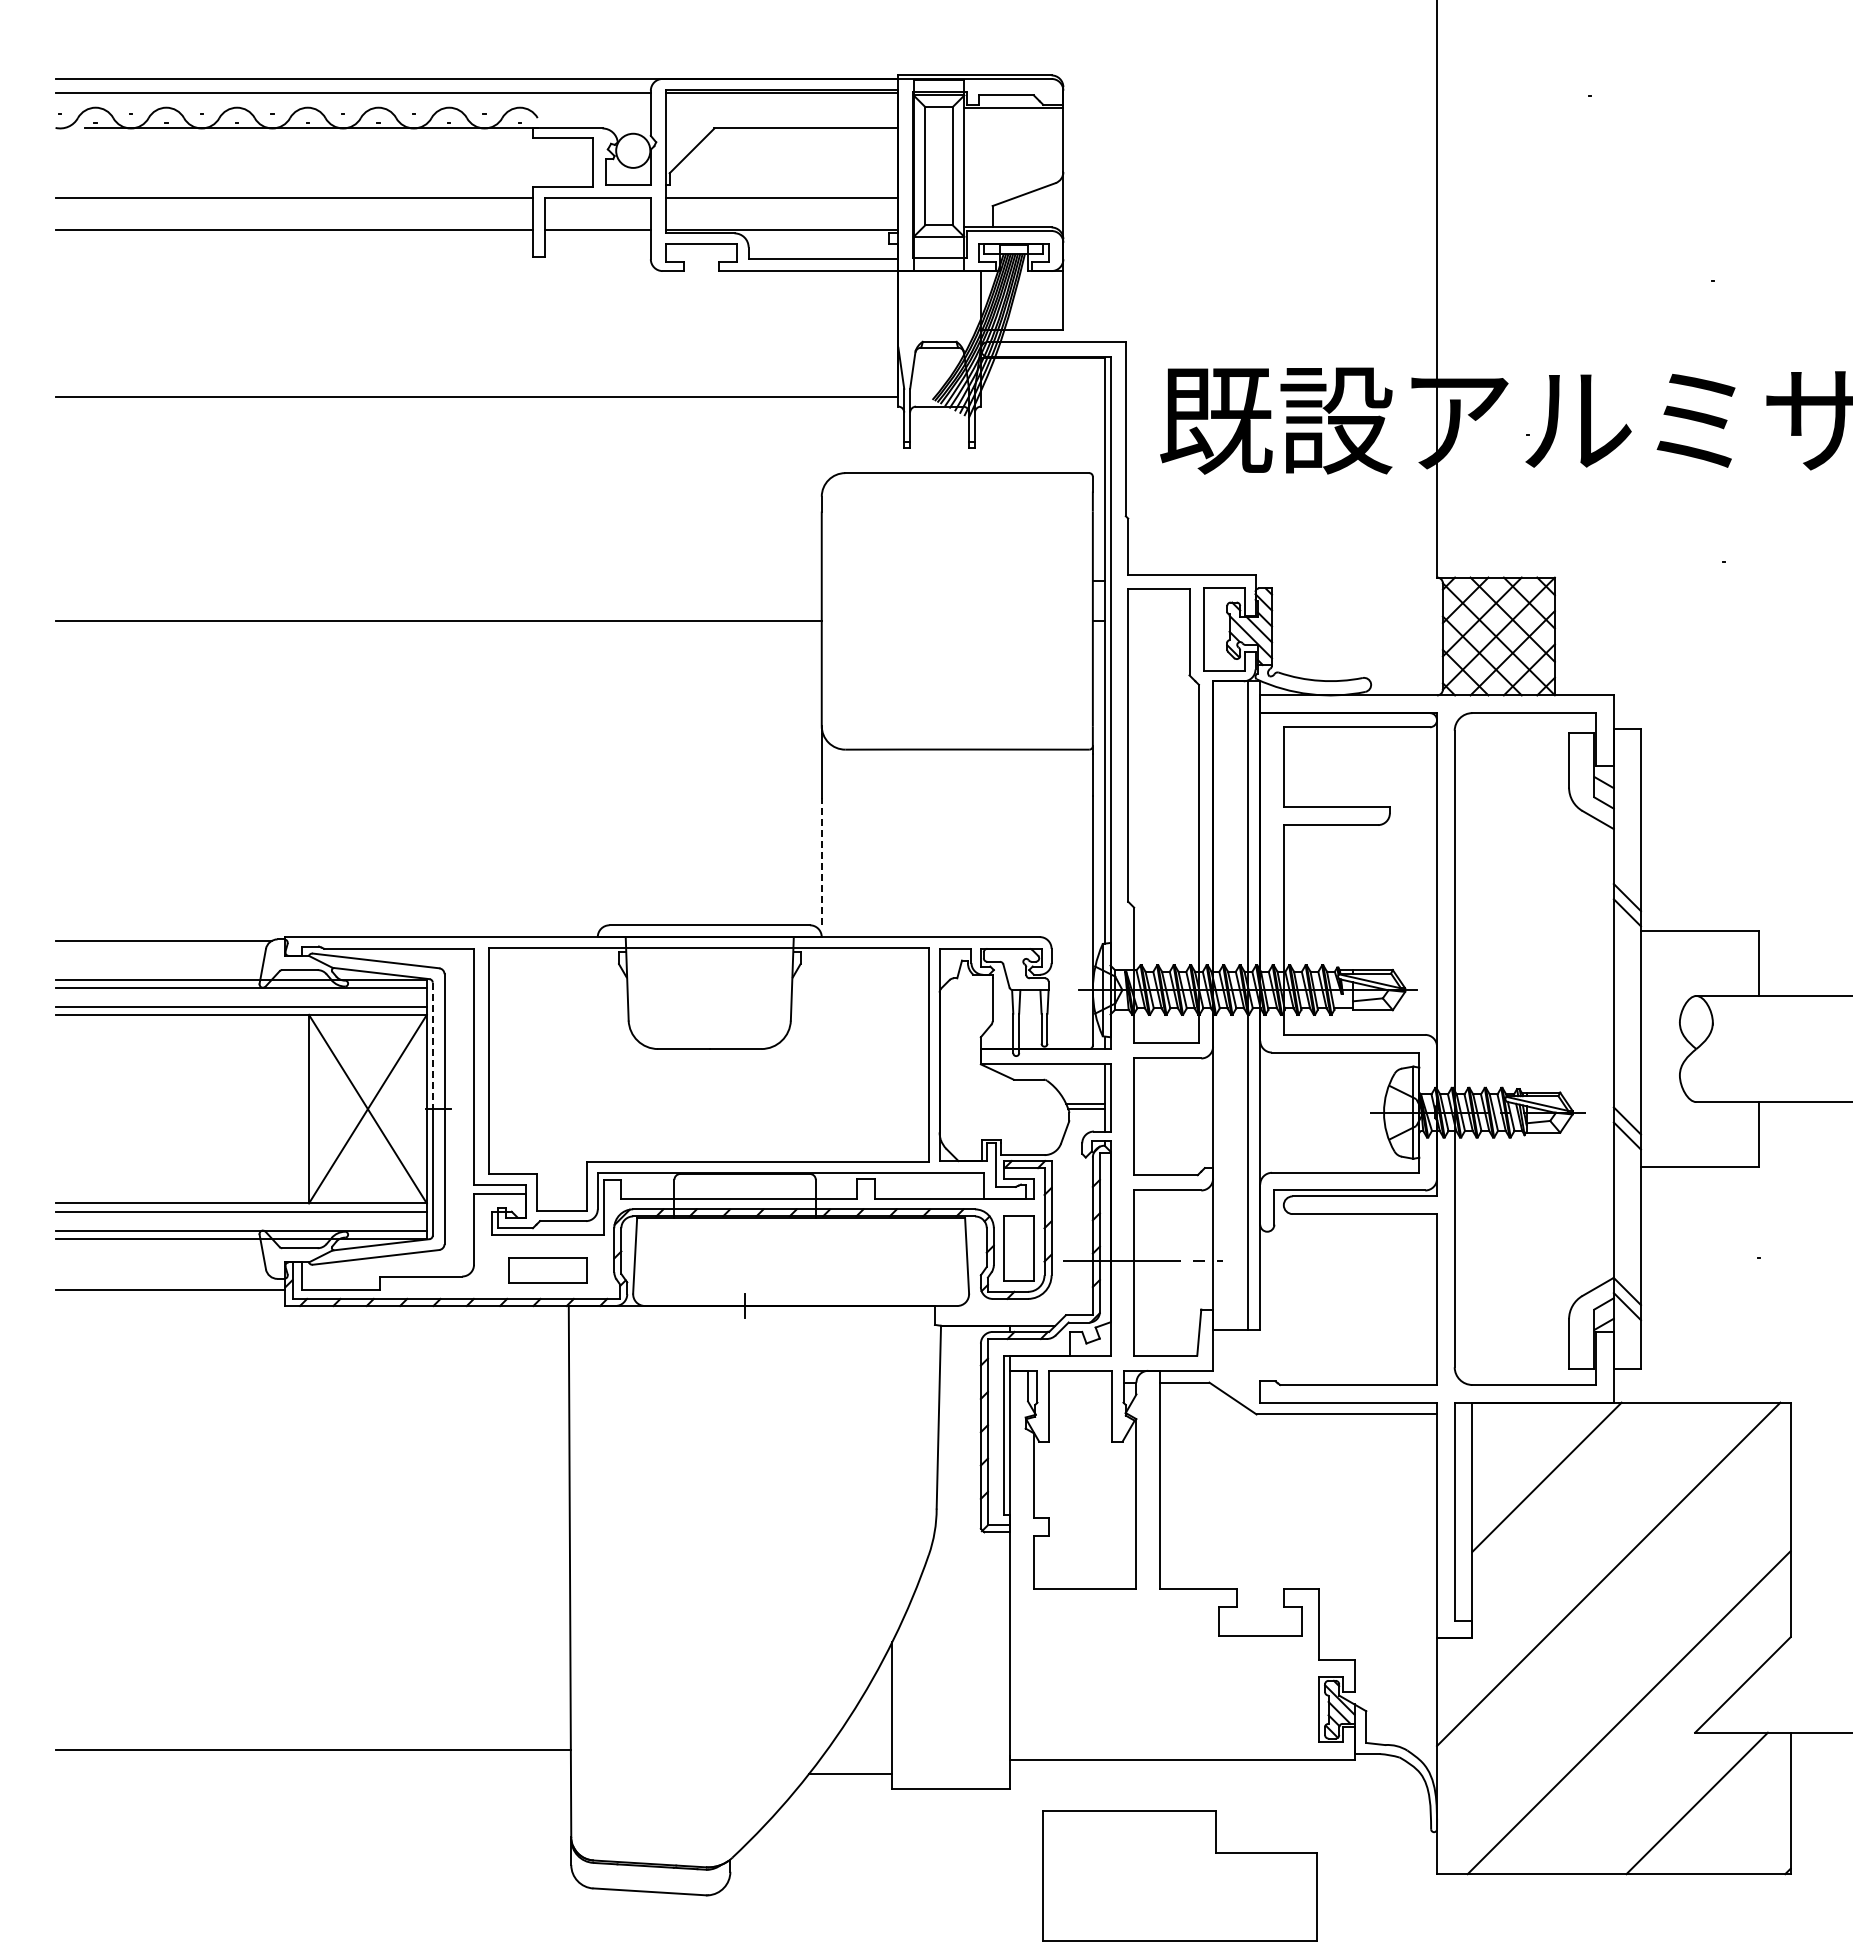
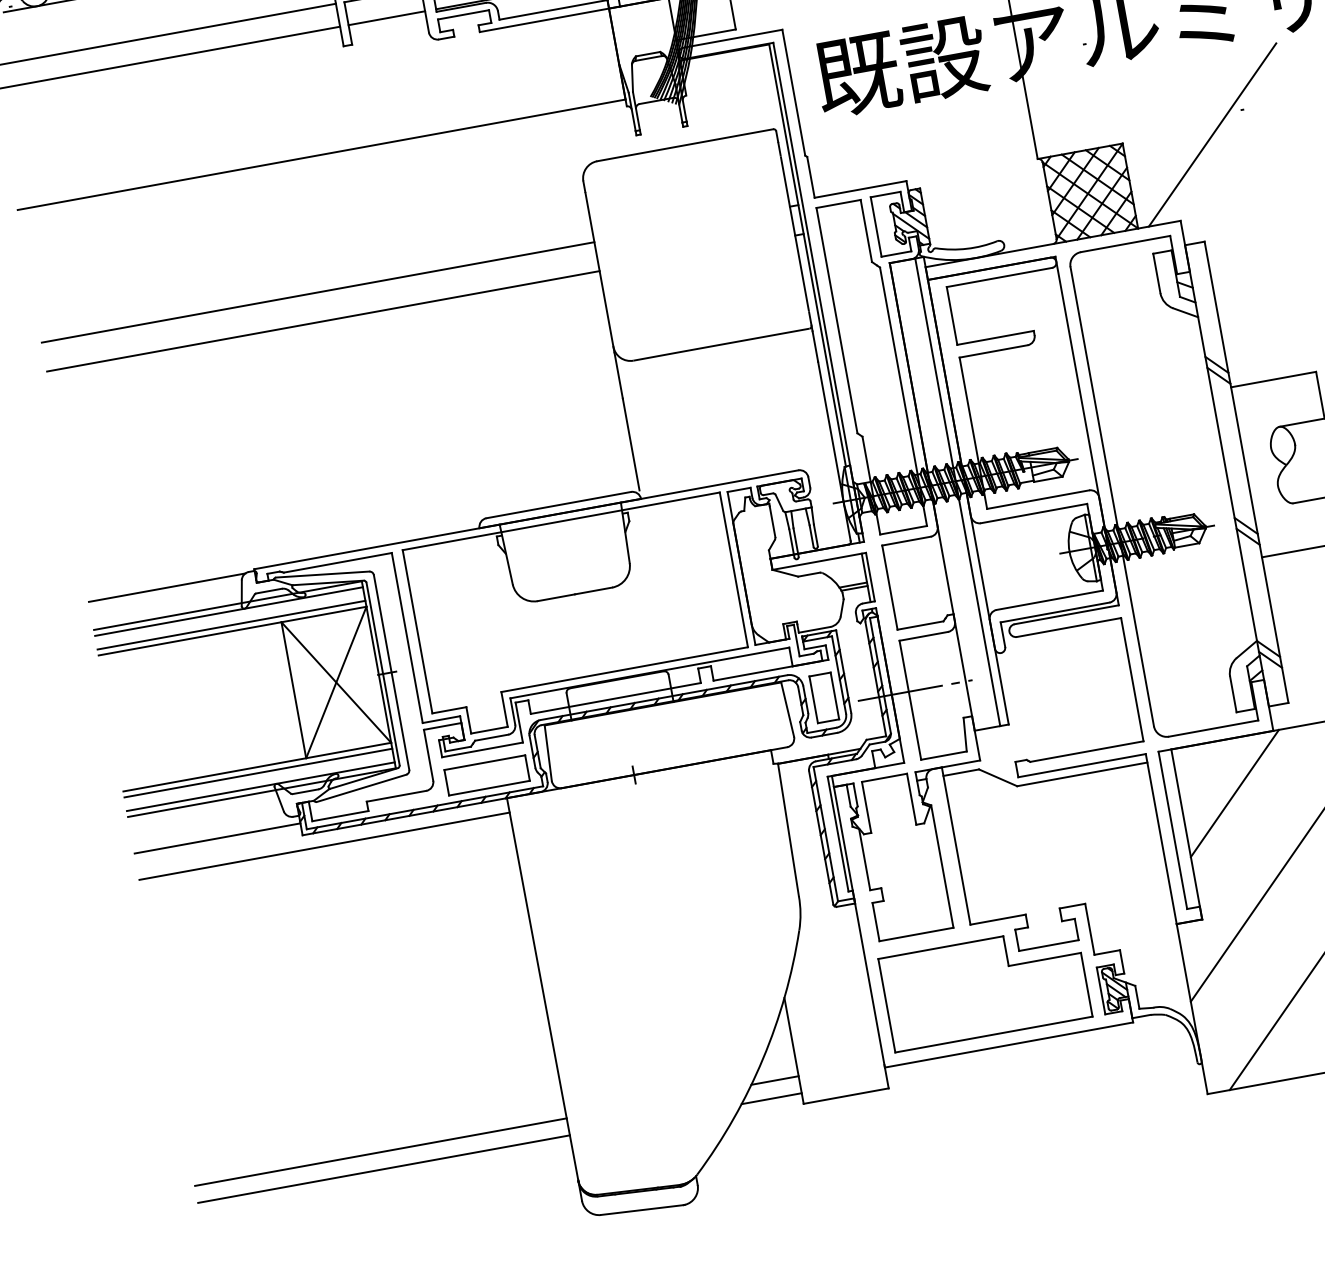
line: (438, 581) -> (318, 292), added
line: (1677, 587) -> (1212, 134), added
line: (821, 861) -> (630, 444), dashed -> solid
line: (432, 1046) -> (374, 628), dashed -> solid
part: (547, 1270) -> (486, 775), size x1.43
line: (311, 1326) -> (324, 846), added
line: (859, 1750) -> (774, 1080), added
line: (313, 1773) -> (384, 1168), added
part: (1179, 1875) -> (985, 987), moved

